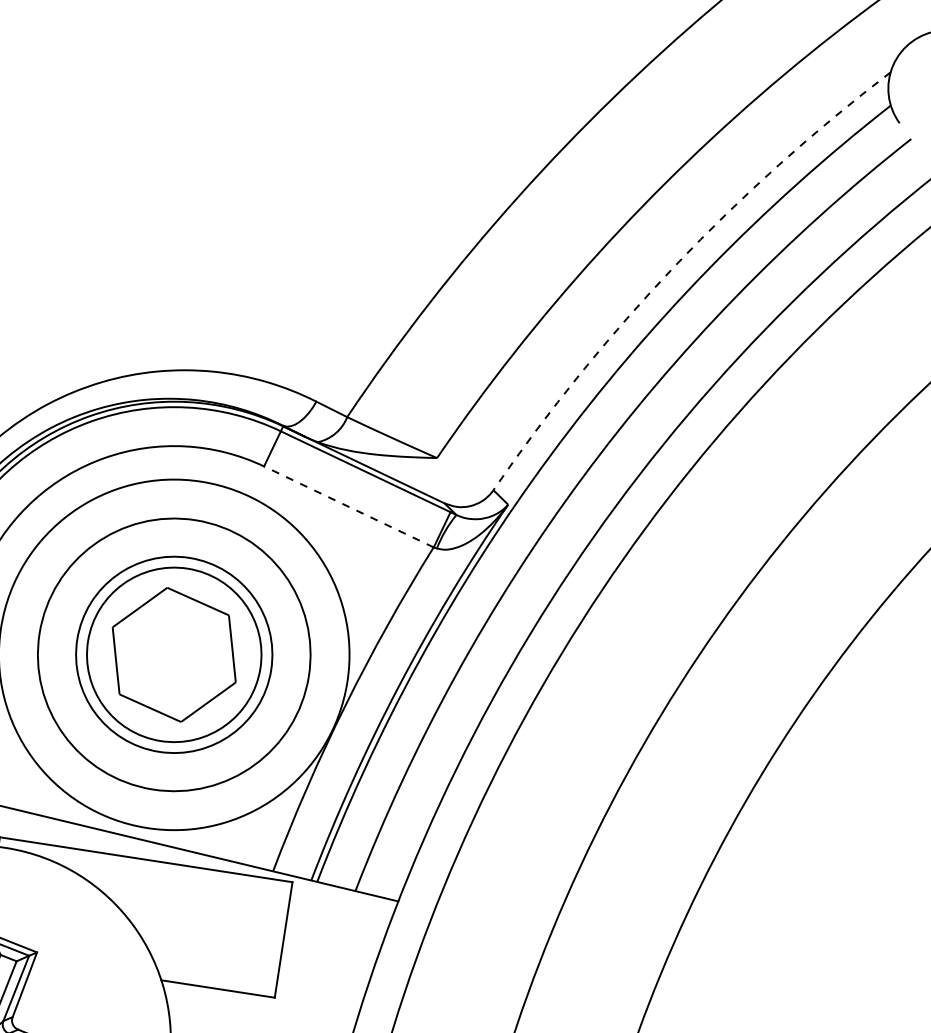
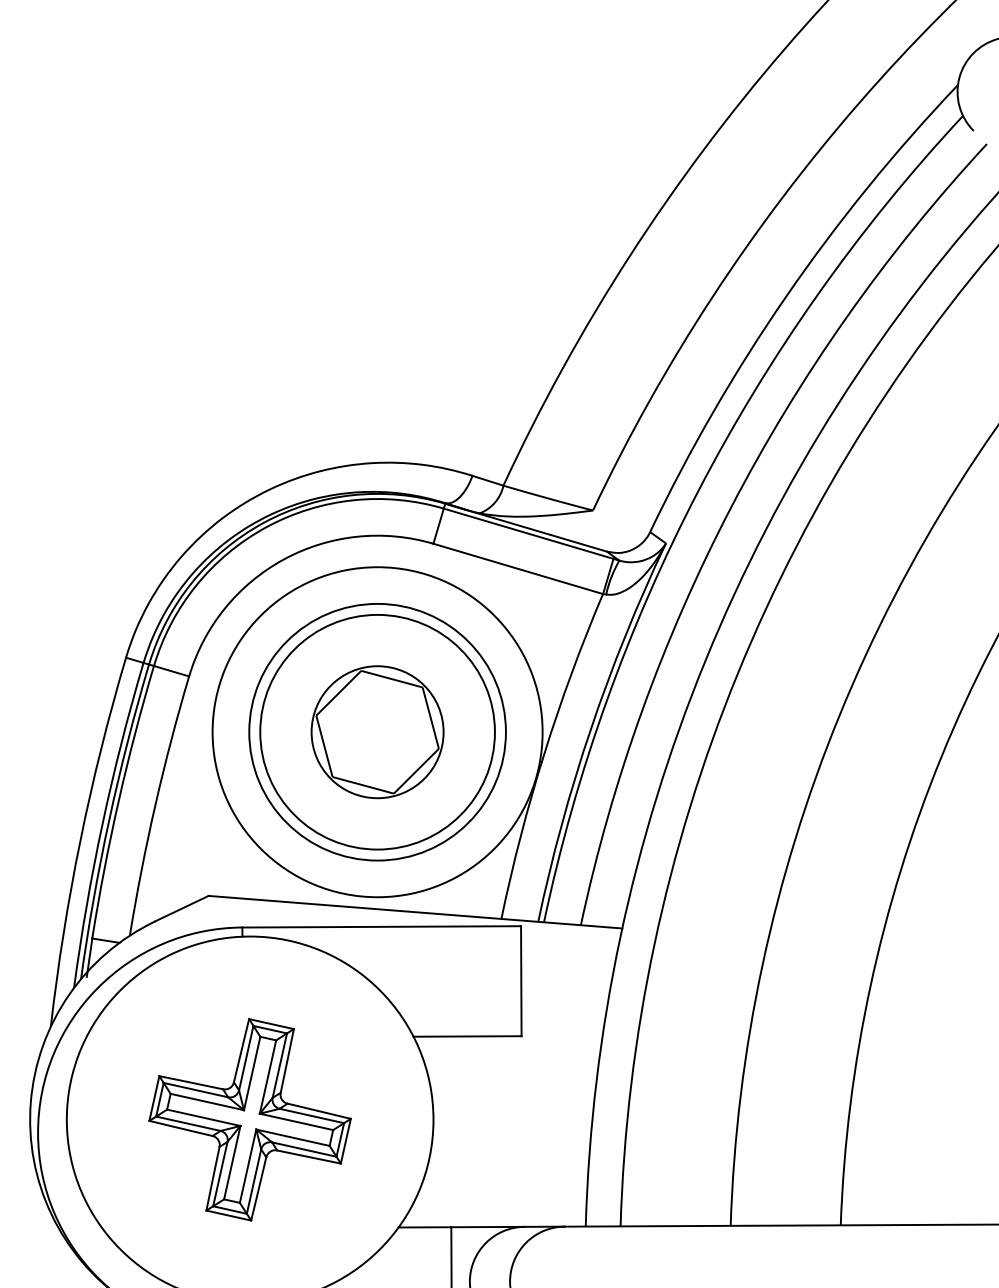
arc: (675, 265) -> (786, 296), dashed -> solid
line: (348, 506) -> (517, 568), dashed -> solid
circle: (174, 654) -> (377, 731), size x1.43
circle: (174, 655) -> (377, 732), size x0.71

